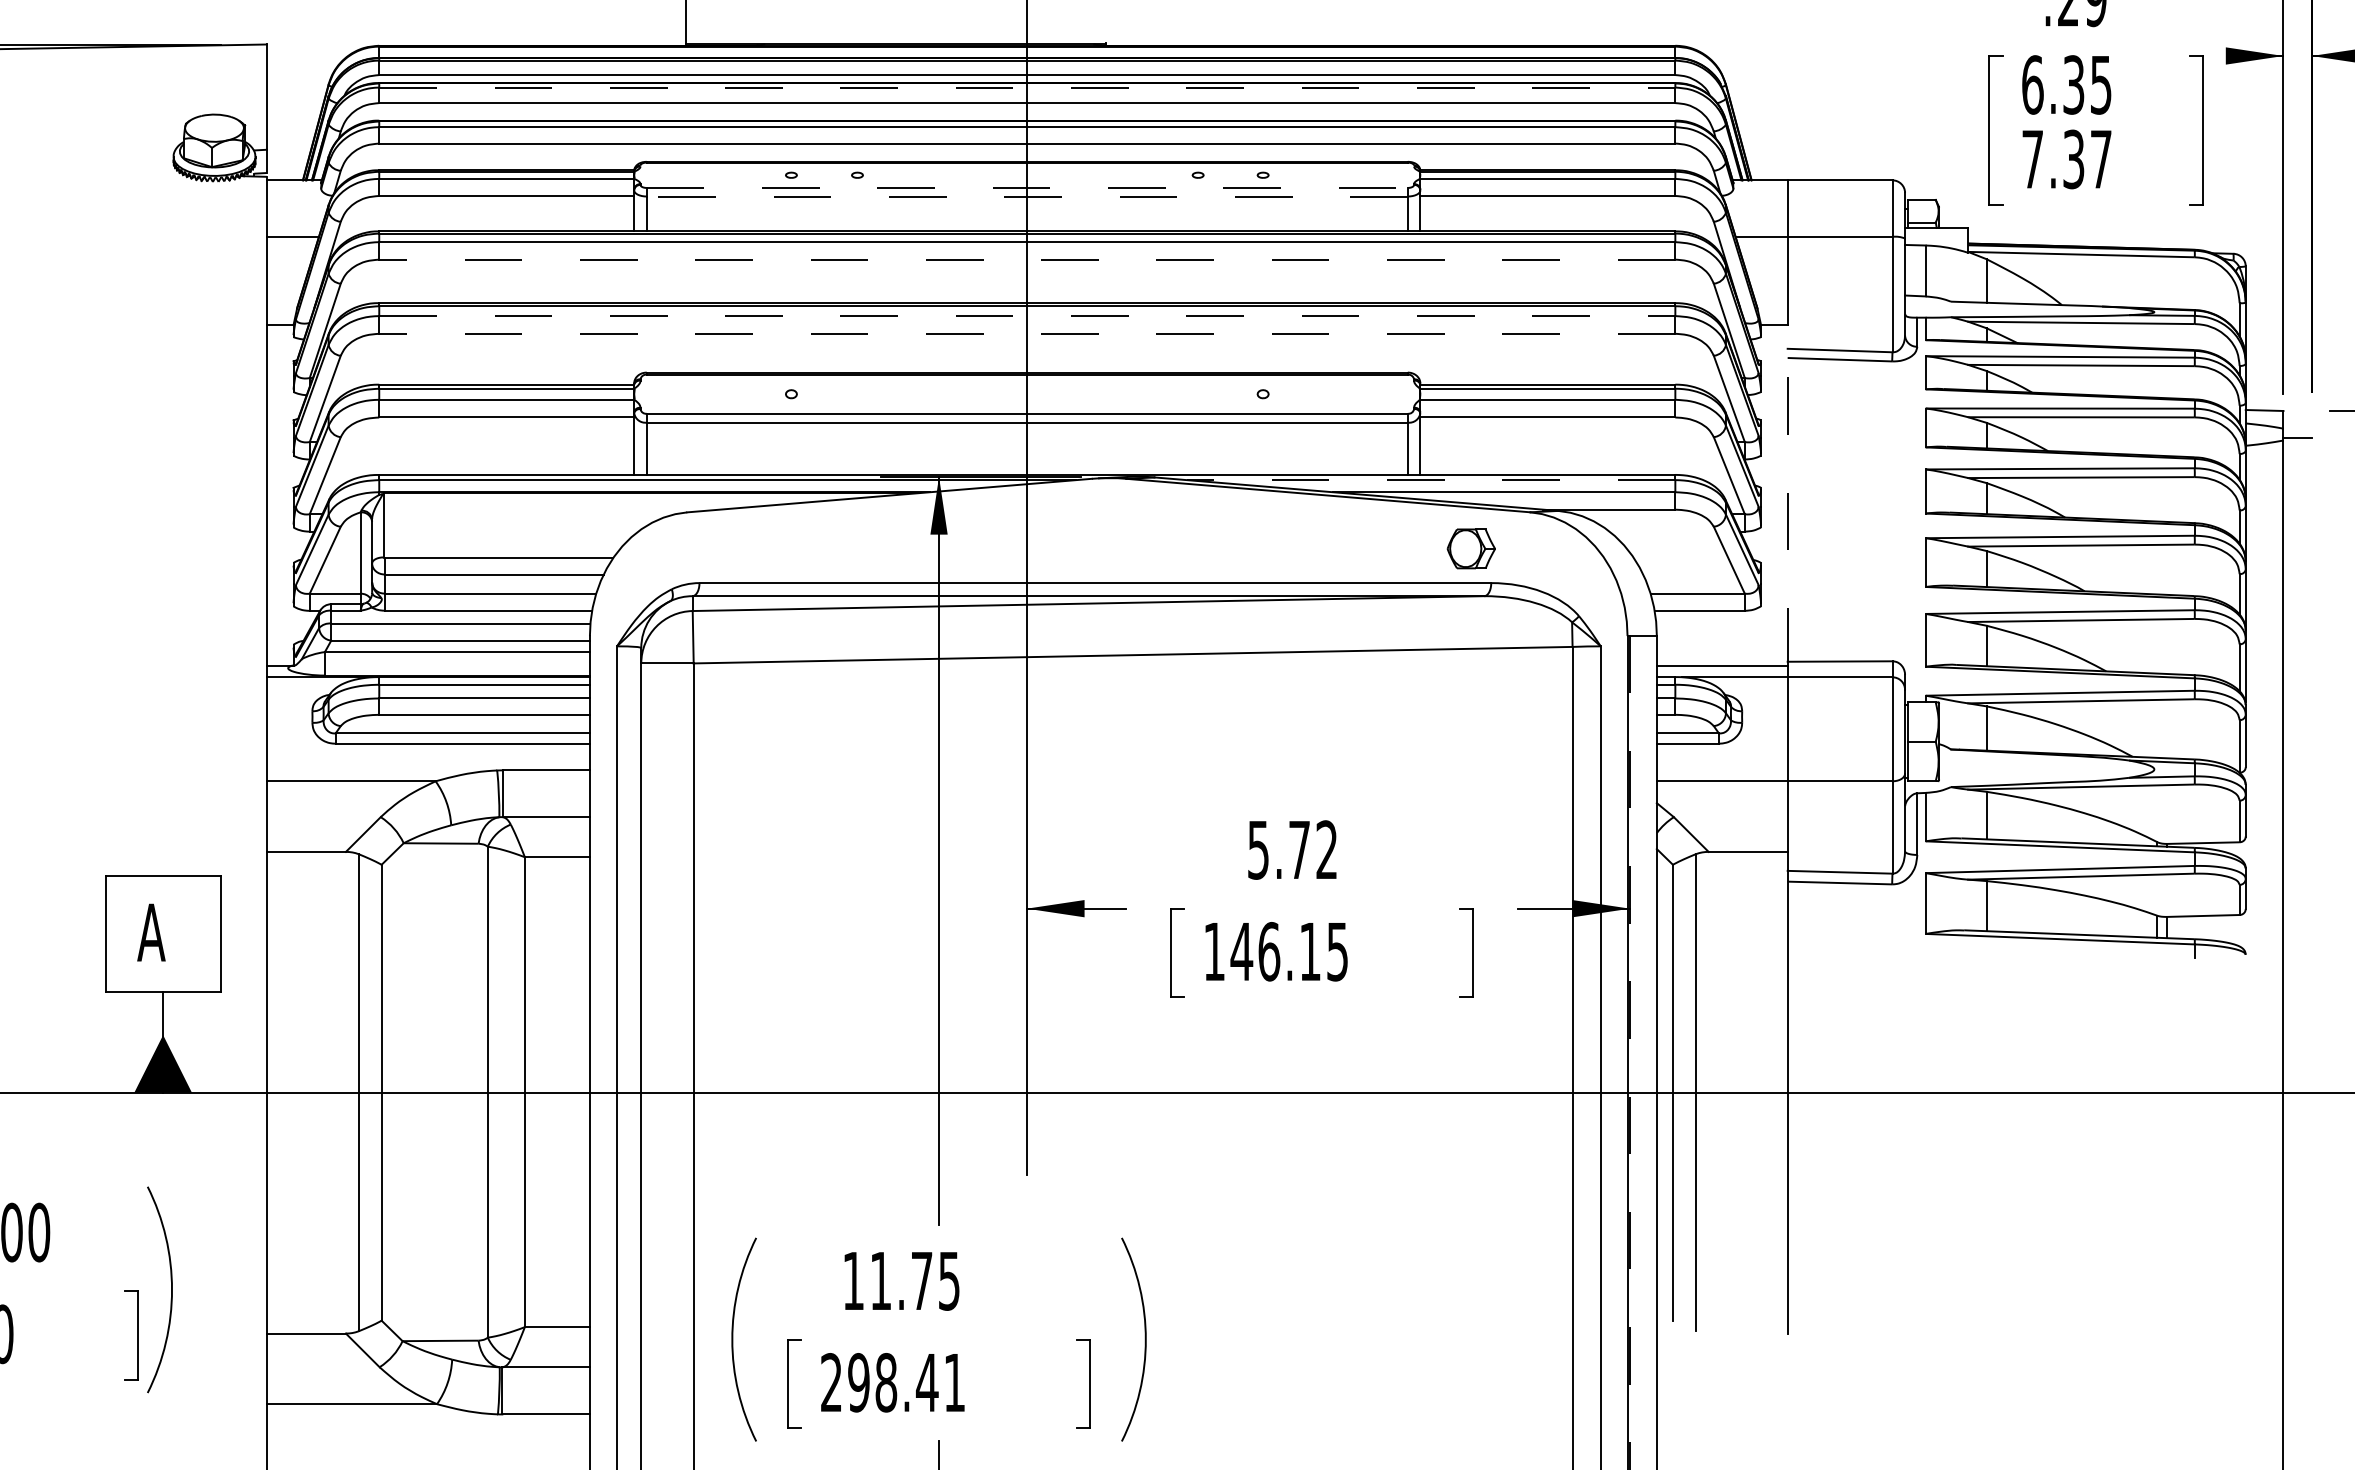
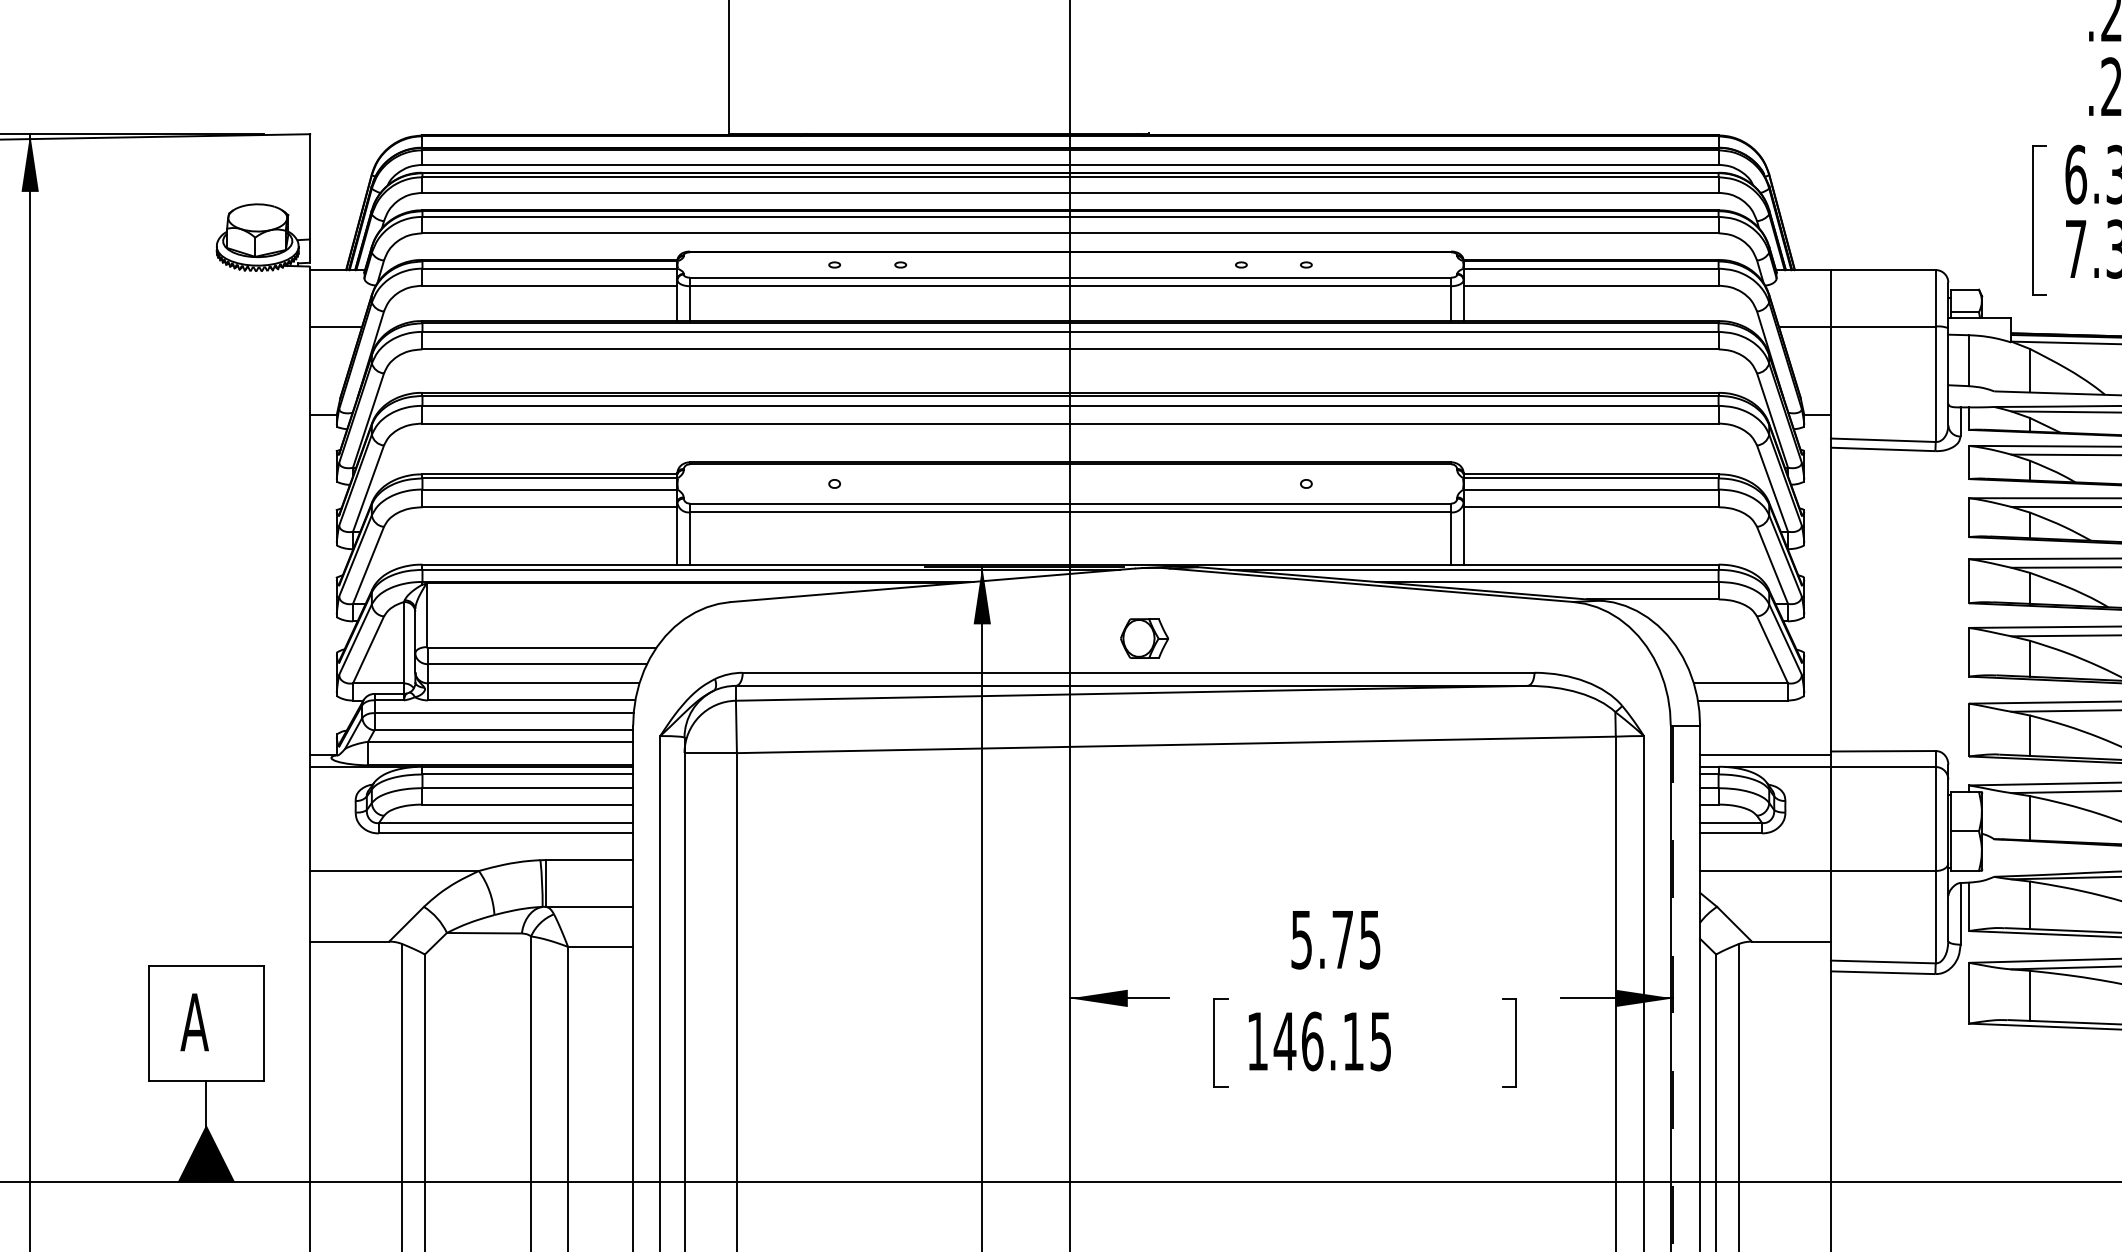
line: (1027, 87) -> (1070, 177), dashed -> solid
line: (1027, 187) -> (1070, 277), dashed -> solid
line: (1027, 196) -> (1070, 286), dashed -> solid
line: (1026, 259) -> (1069, 349), dashed -> solid
line: (1027, 316) -> (1070, 406), dashed -> solid
line: (1026, 333) -> (1069, 423), dashed -> solid
line: (1430, 480) -> (1473, 570), dashed -> solid
line: (1787, 494) -> (1830, 584), dashed -> solid
part: (1470, 548) -> (1143, 638), moved
text: (1326, 849) -> (1369, 939), 5.72 -> 5.75

